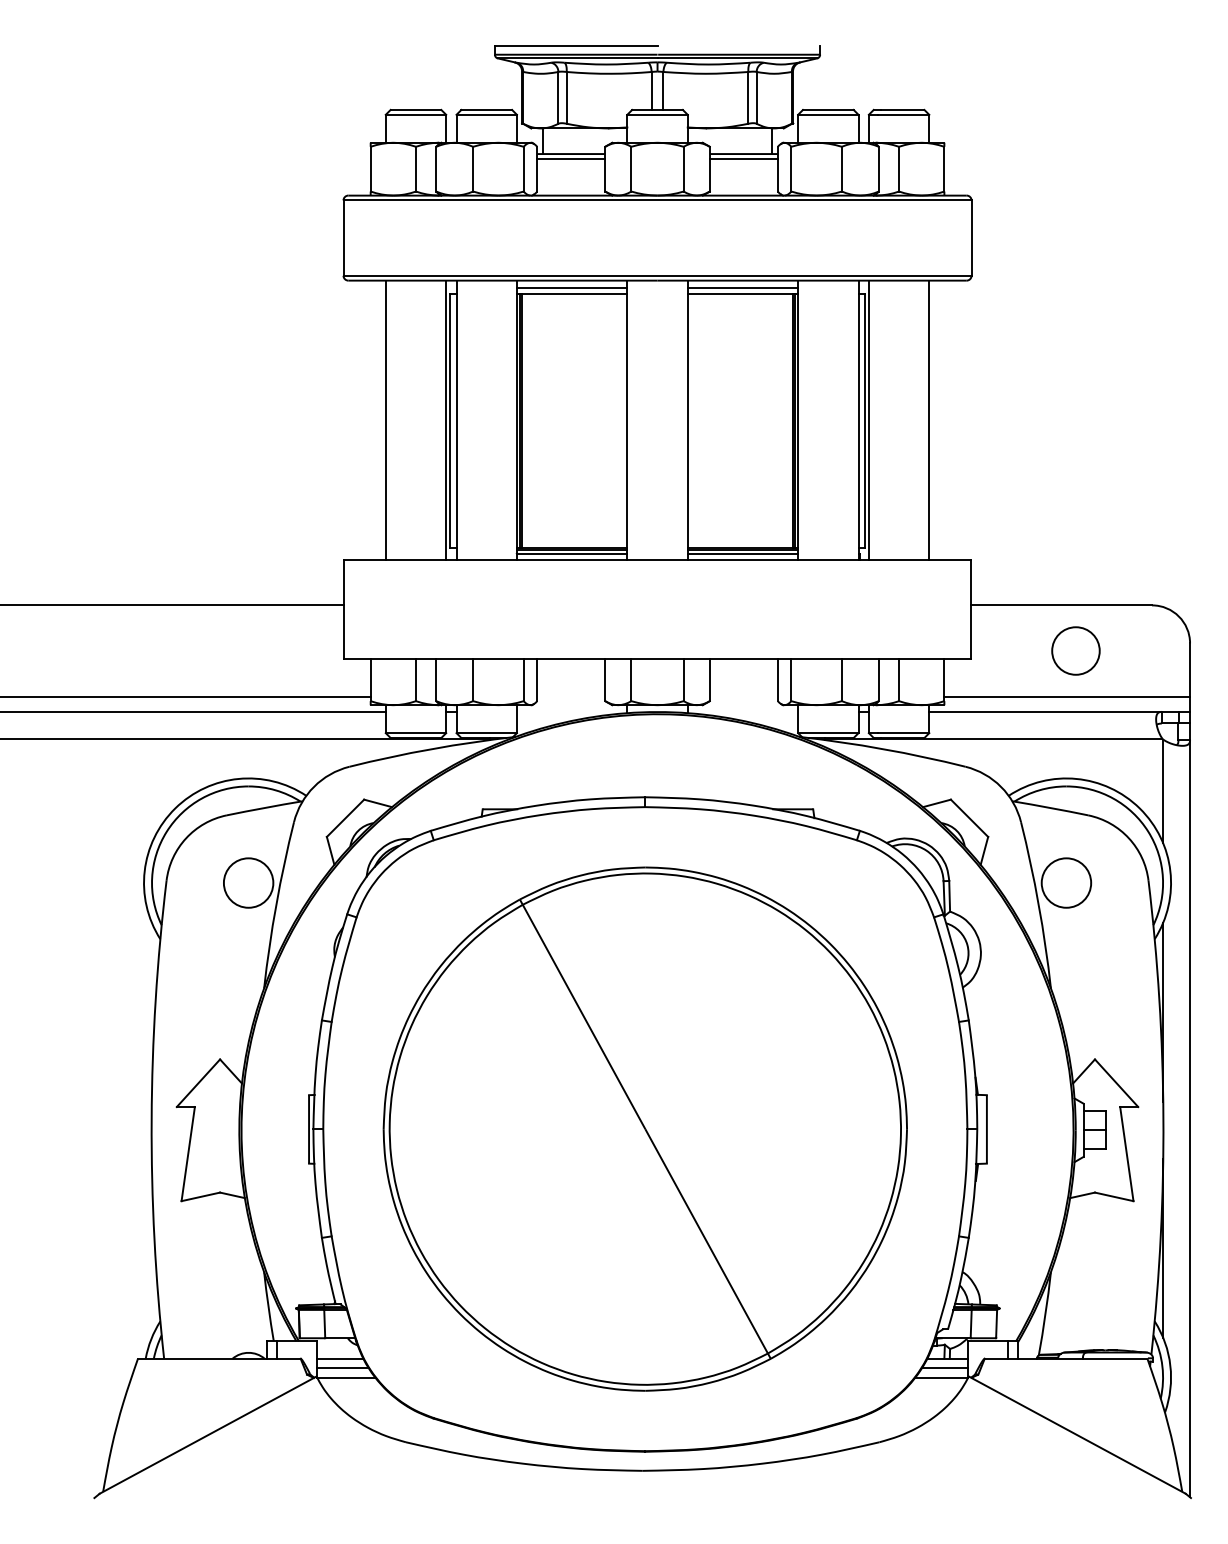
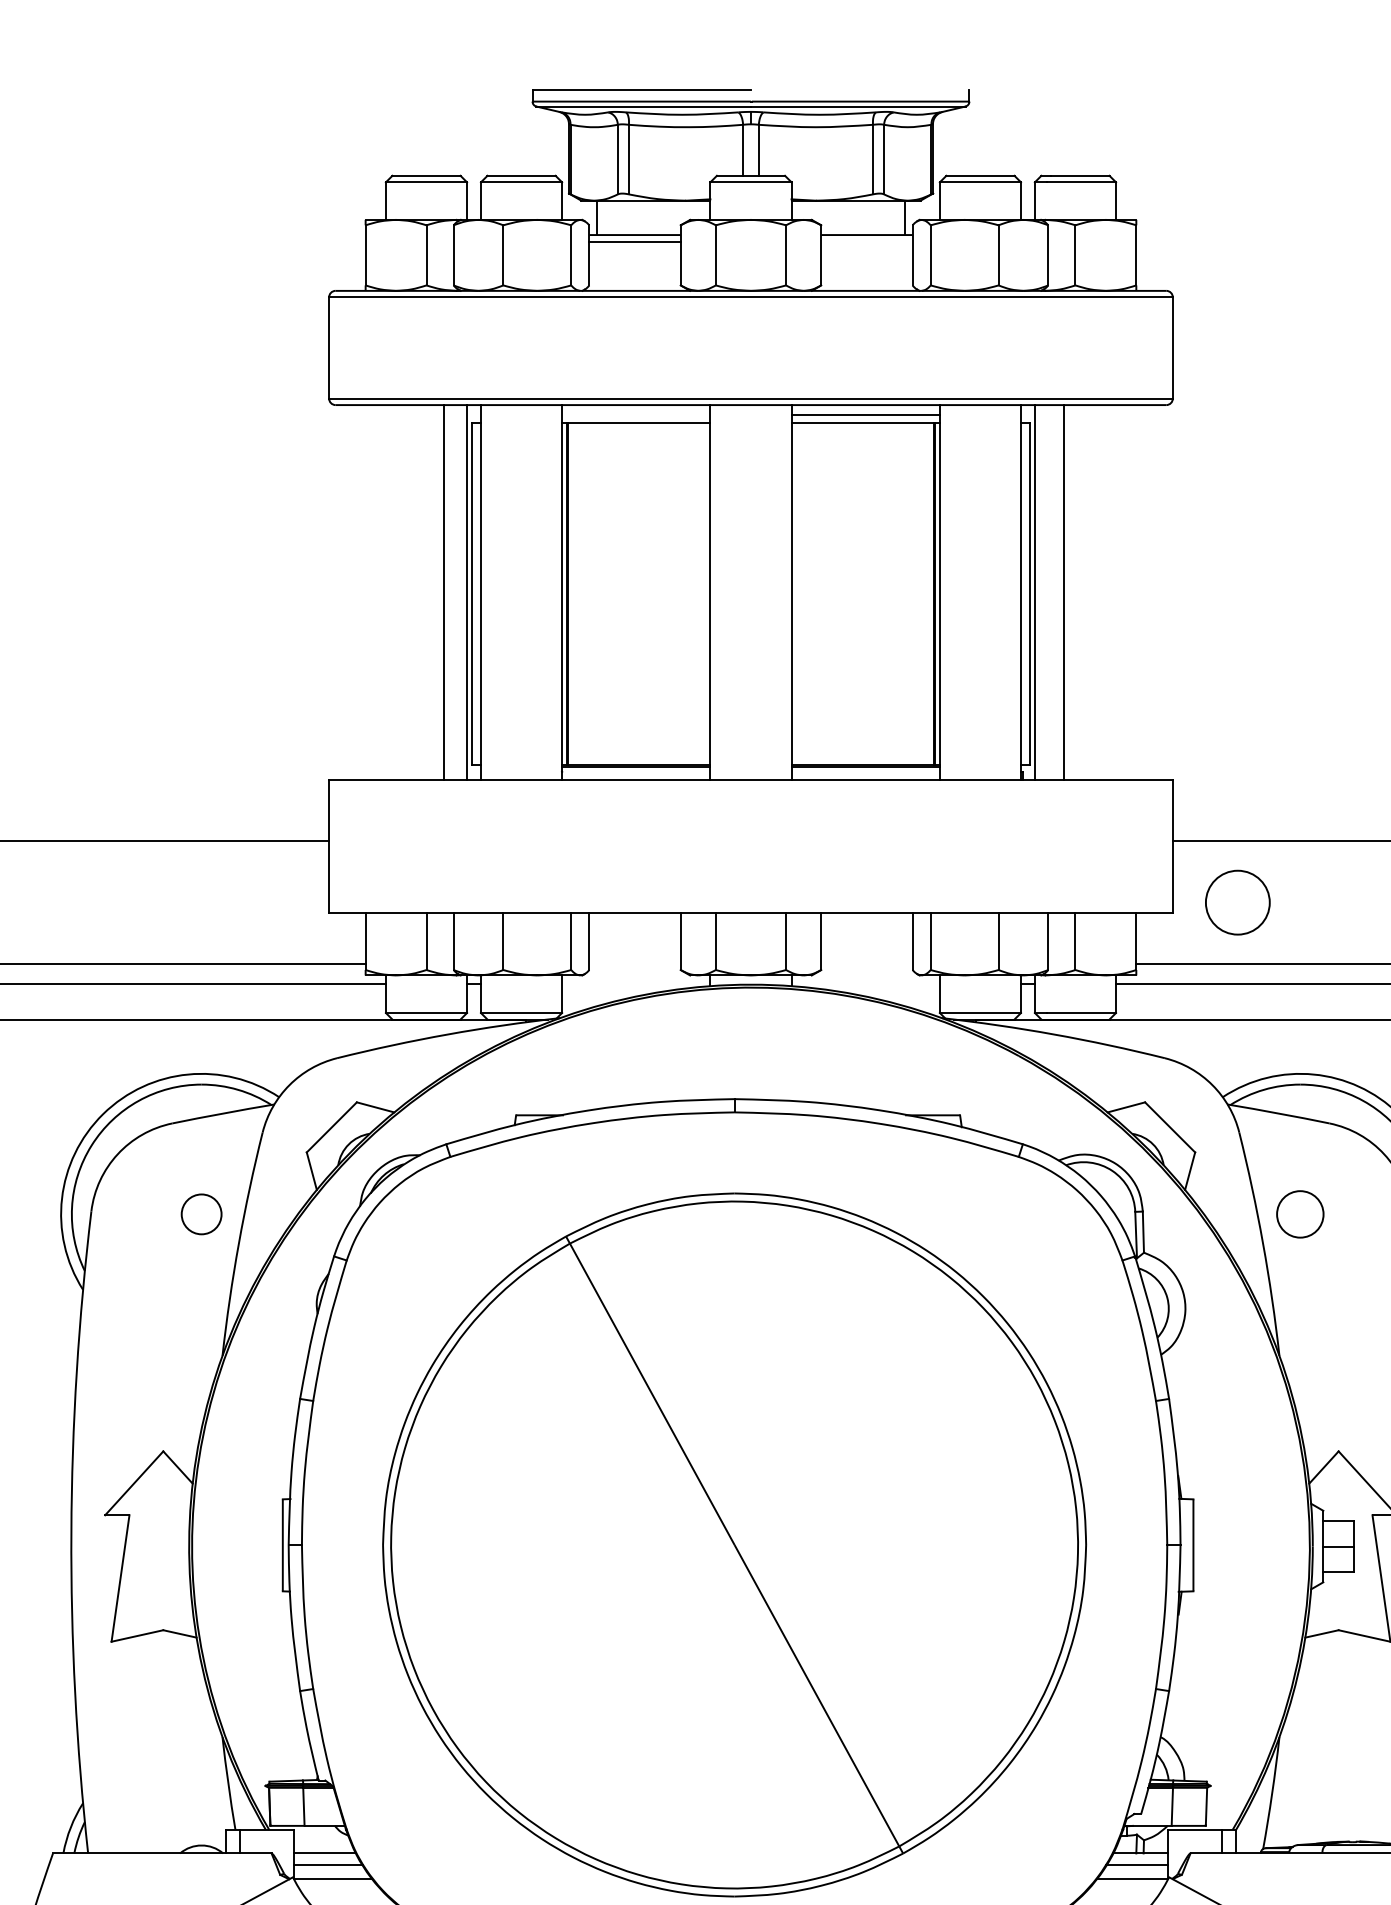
line: (743, 158) -> (866, 241), removed
line: (571, 288) -> (635, 415), removed
line: (385, 419) -> (443, 591), moved
line: (929, 419) -> (1063, 591), moved
line: (571, 553) -> (635, 771), removed
line: (742, 553) -> (865, 771), removed
circle: (1075, 650) -> (1237, 901), moved
circle: (248, 882) -> (201, 1213), size x0.6
circle: (1066, 882) -> (1300, 1213), size x0.7

